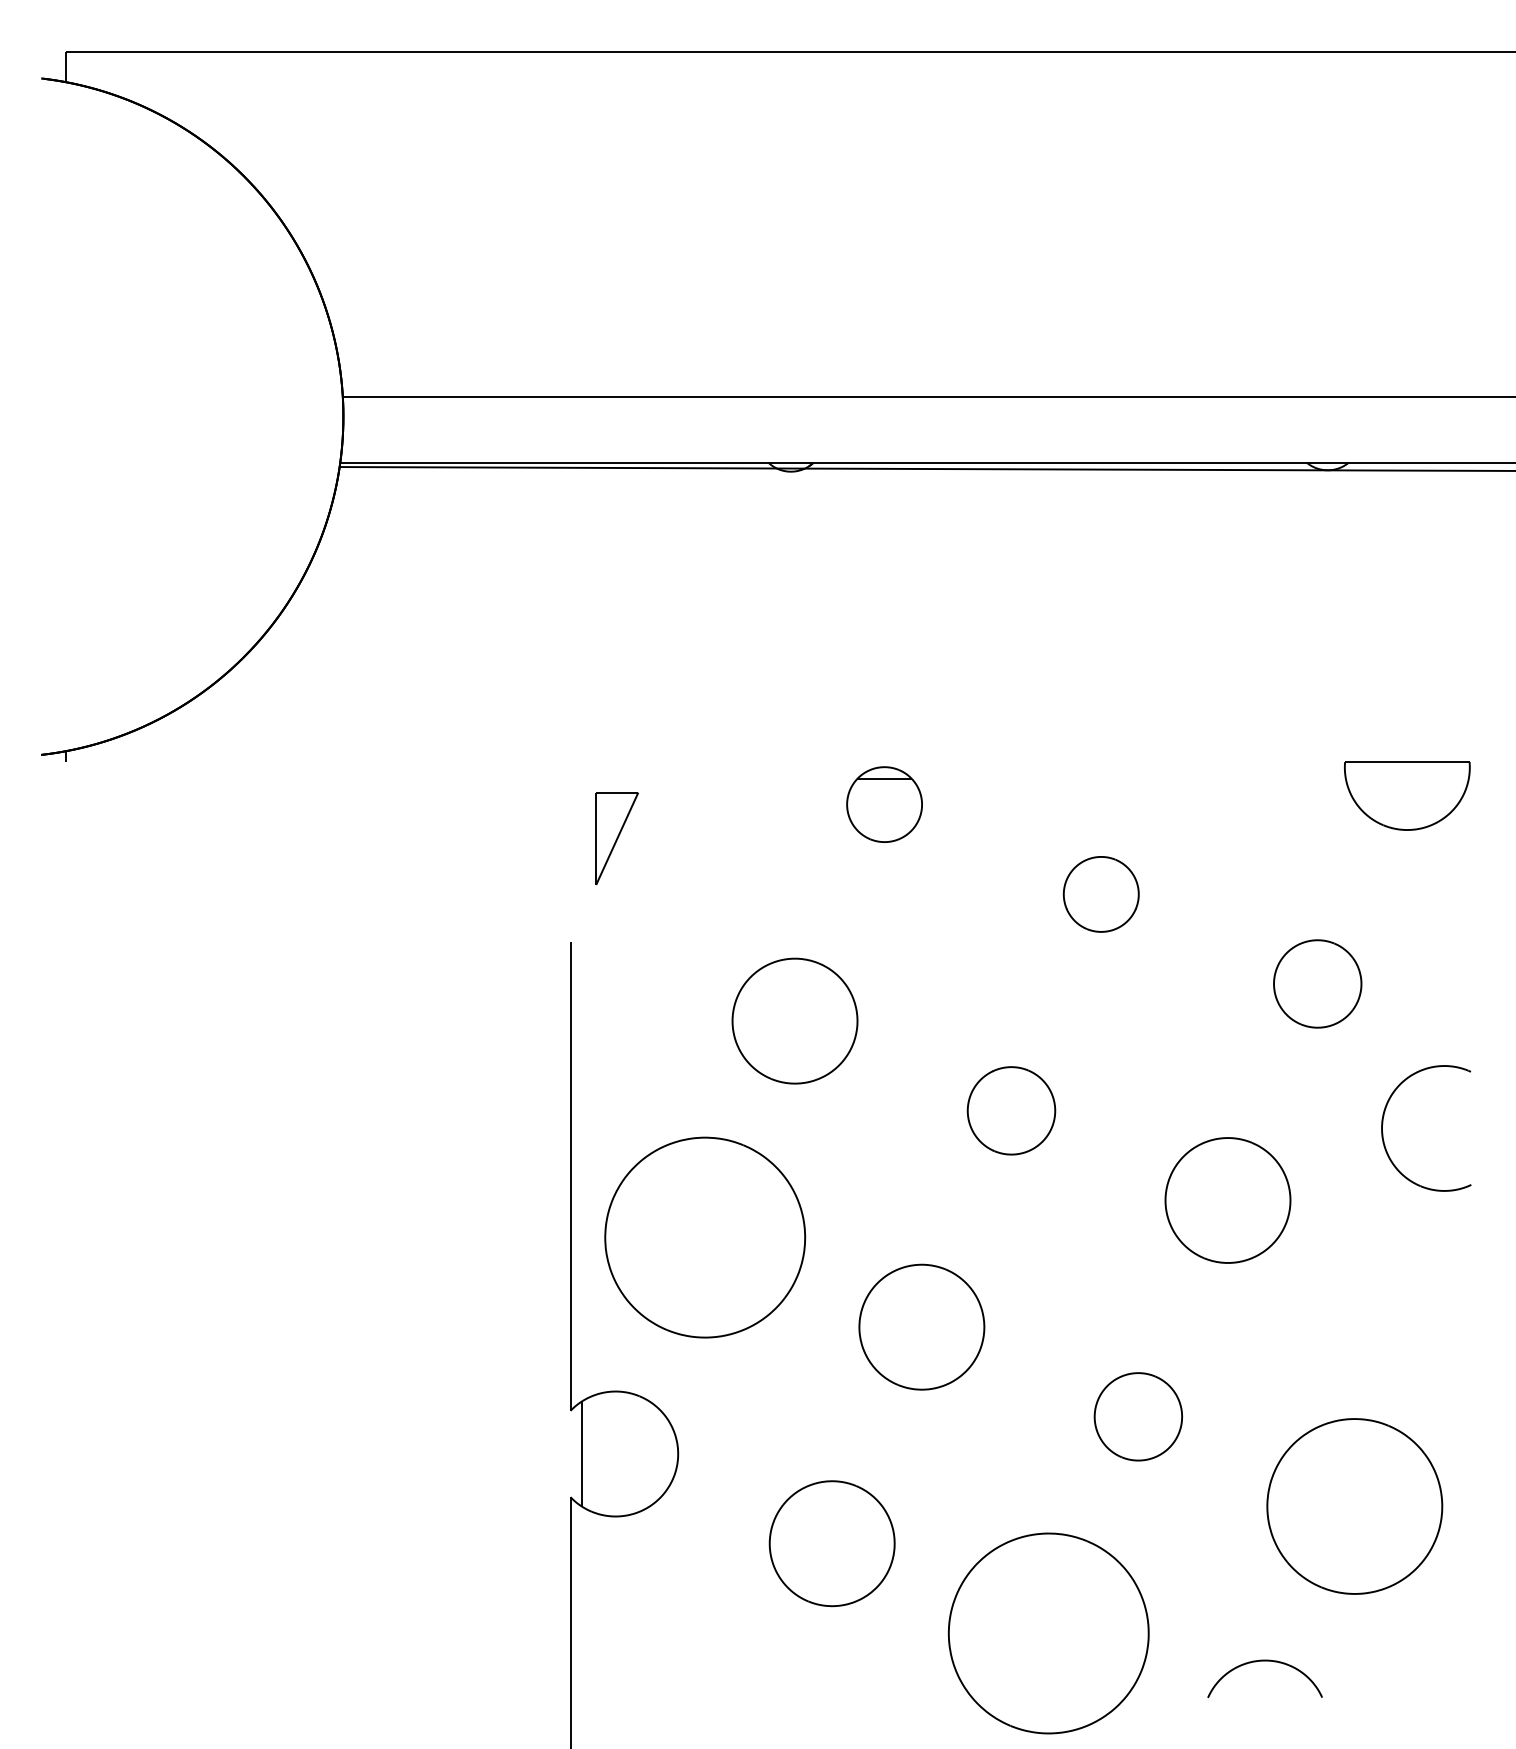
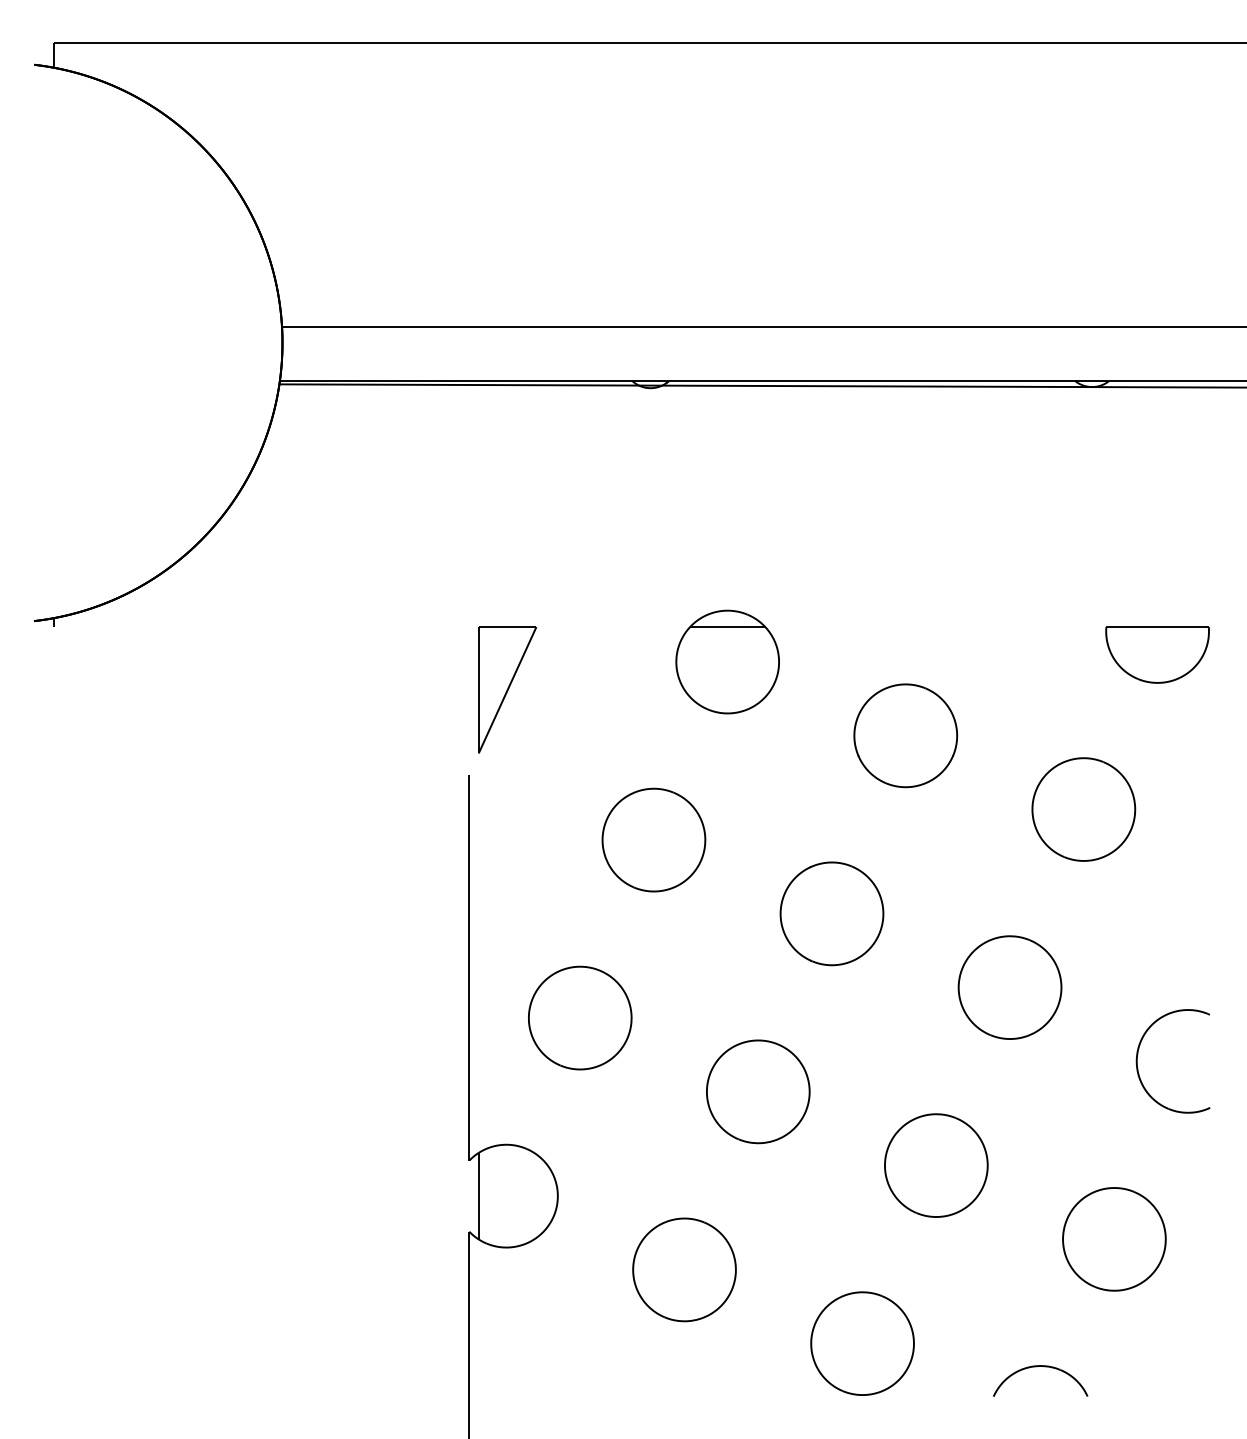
part: (884, 803) -> (727, 661), size x1.67
part: (616, 838) -> (507, 689), size x1.67
part: (1100, 893) -> (905, 735), size x1.67
part: (1317, 983) -> (1083, 809), size x1.43
part: (1010, 1110) -> (831, 913), size x1.43
part: (1384, 1120) -> (1138, 1054), moved
part: (705, 1236) -> (580, 1017), size x0.62
part: (1138, 1416) -> (936, 1165), size x1.43
part: (1354, 1506) -> (1114, 1239), size x0.71
part: (1048, 1633) -> (862, 1343), size x0.62

